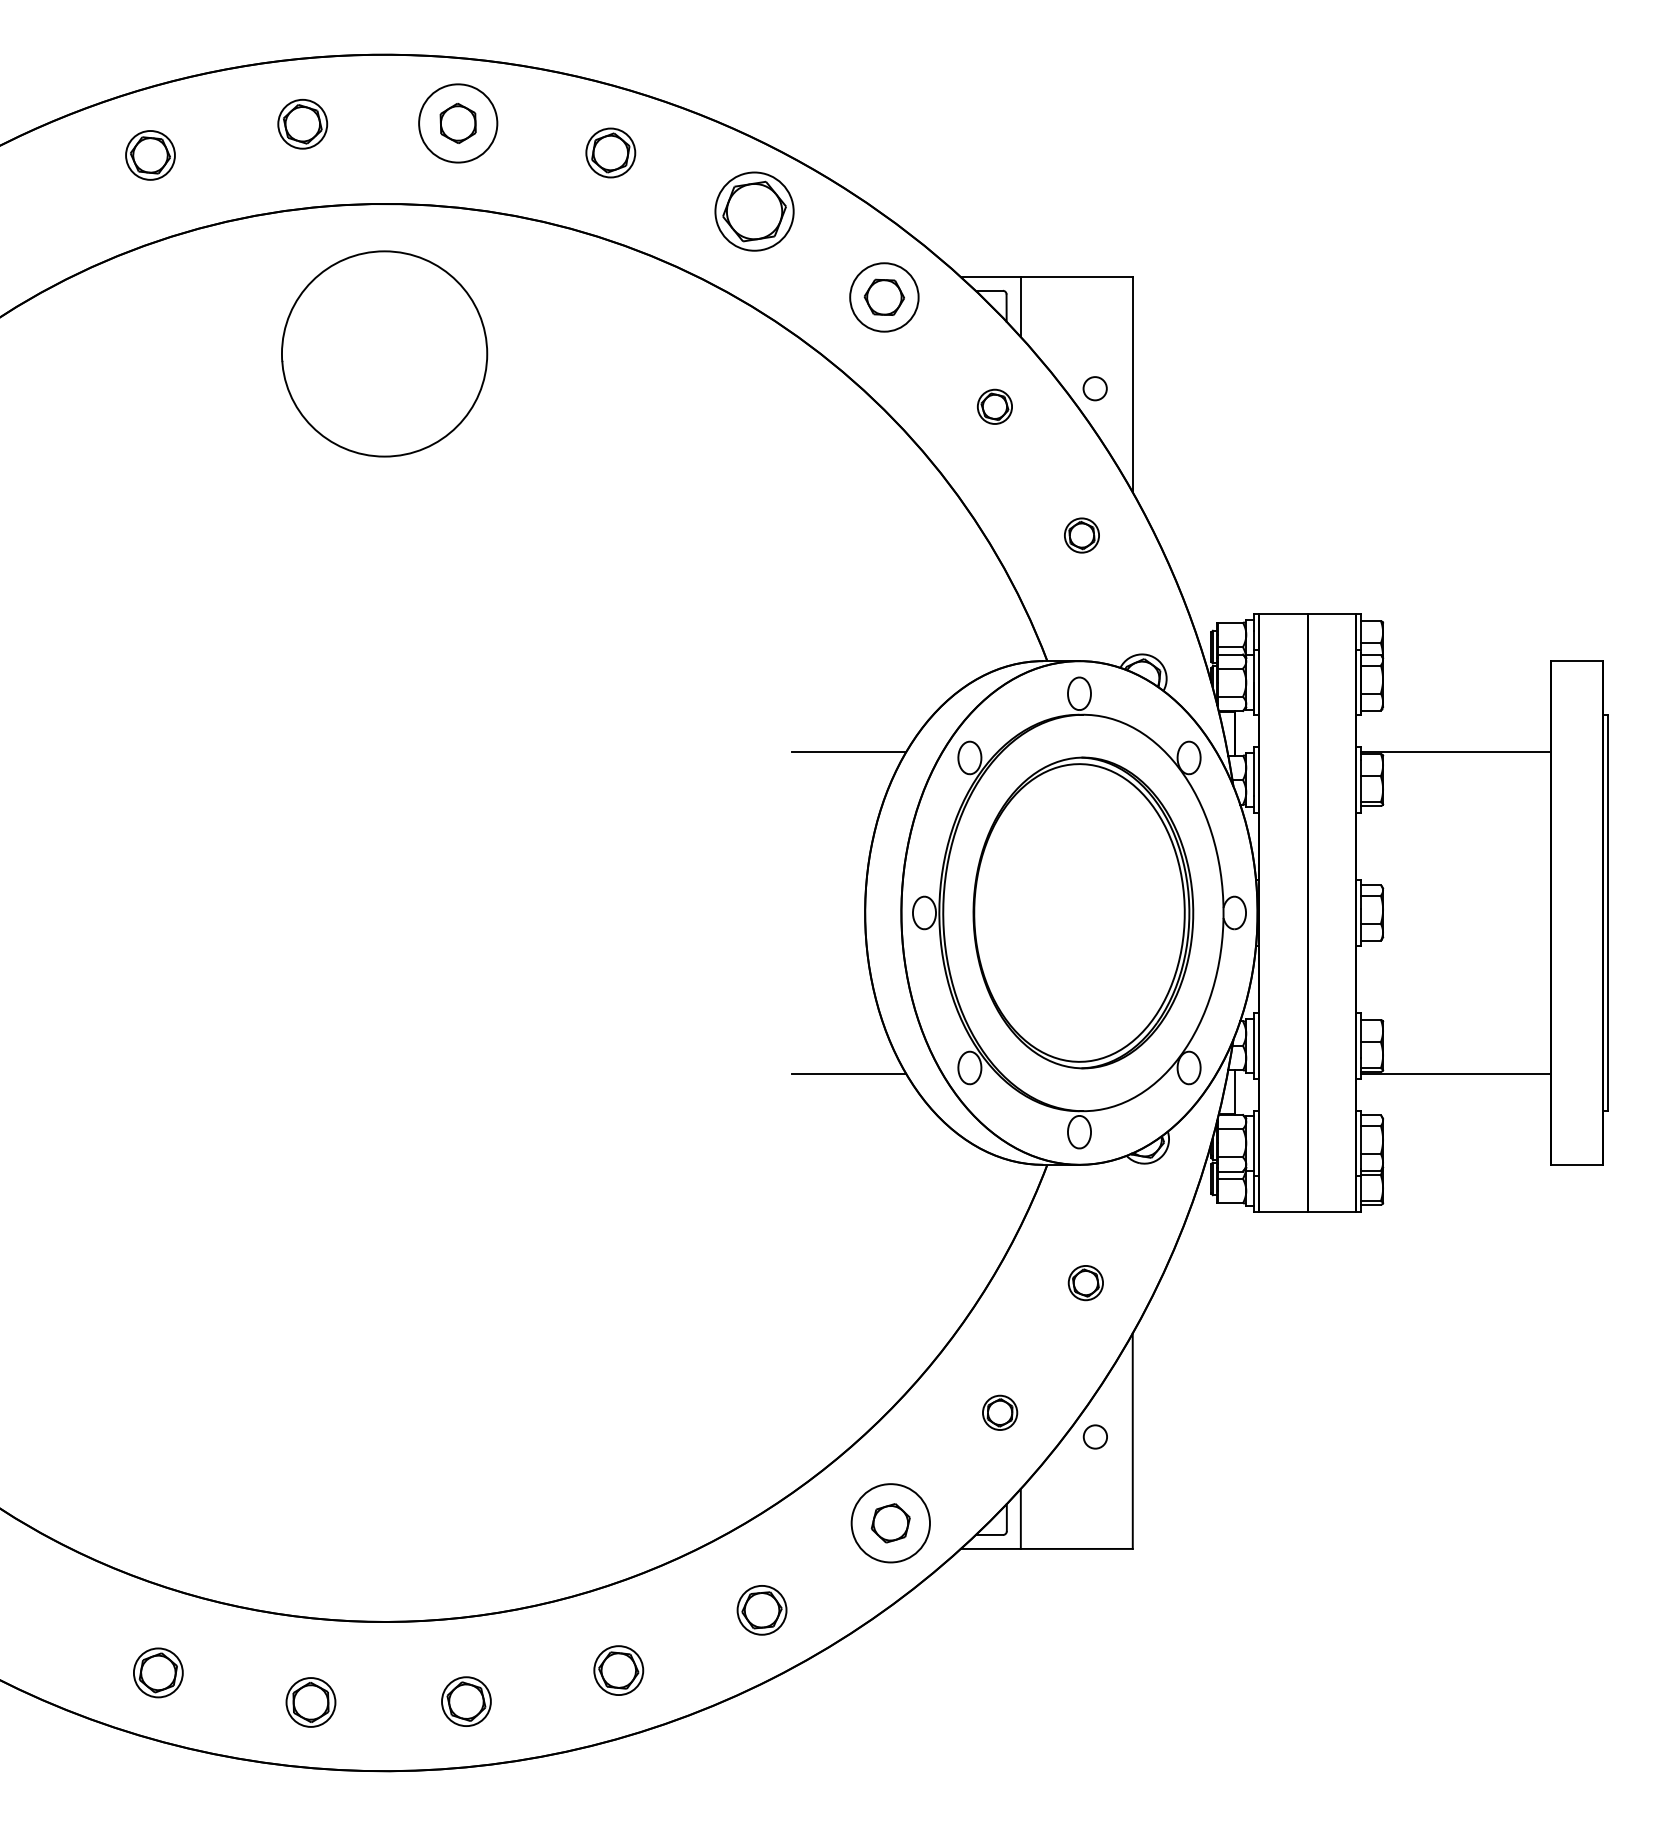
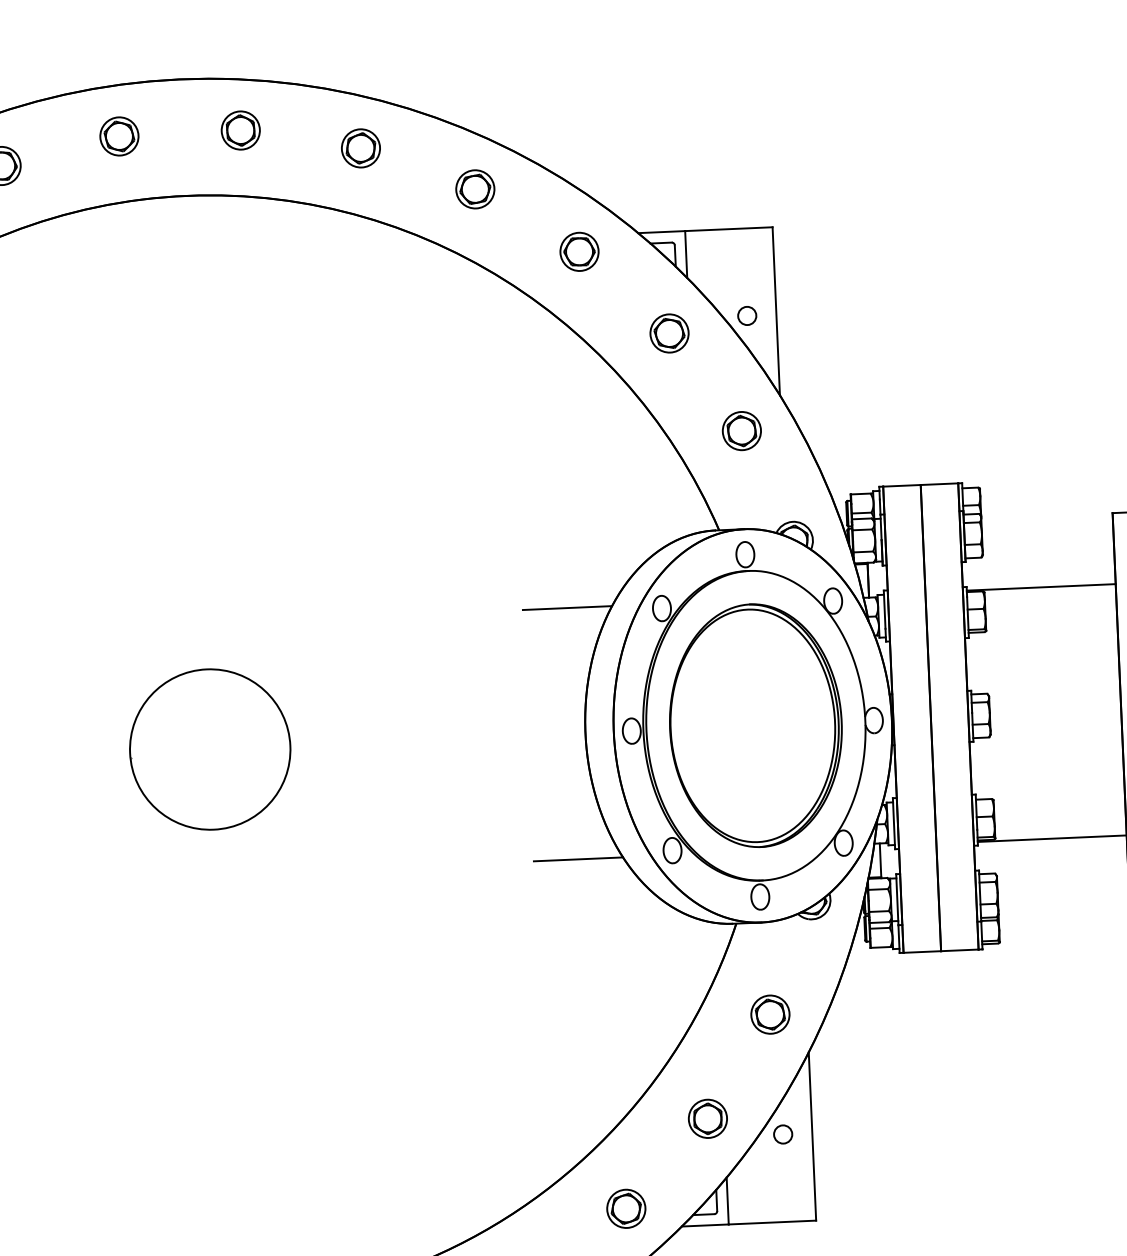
circle: (457, 123) -> (240, 130), size x0.62
part: (754, 211) -> (475, 189), size x0.62
circle: (883, 297) -> (578, 251), size x0.71
circle: (384, 353) -> (210, 749), moved
part: (994, 406) -> (669, 333), size x1.43
part: (1081, 535) -> (741, 431), size x1.43
part: (1085, 1282) -> (770, 1014), size x1.43
part: (999, 1412) -> (707, 1118), size x1.43
circle: (890, 1522) -> (626, 1208), size x0.62

